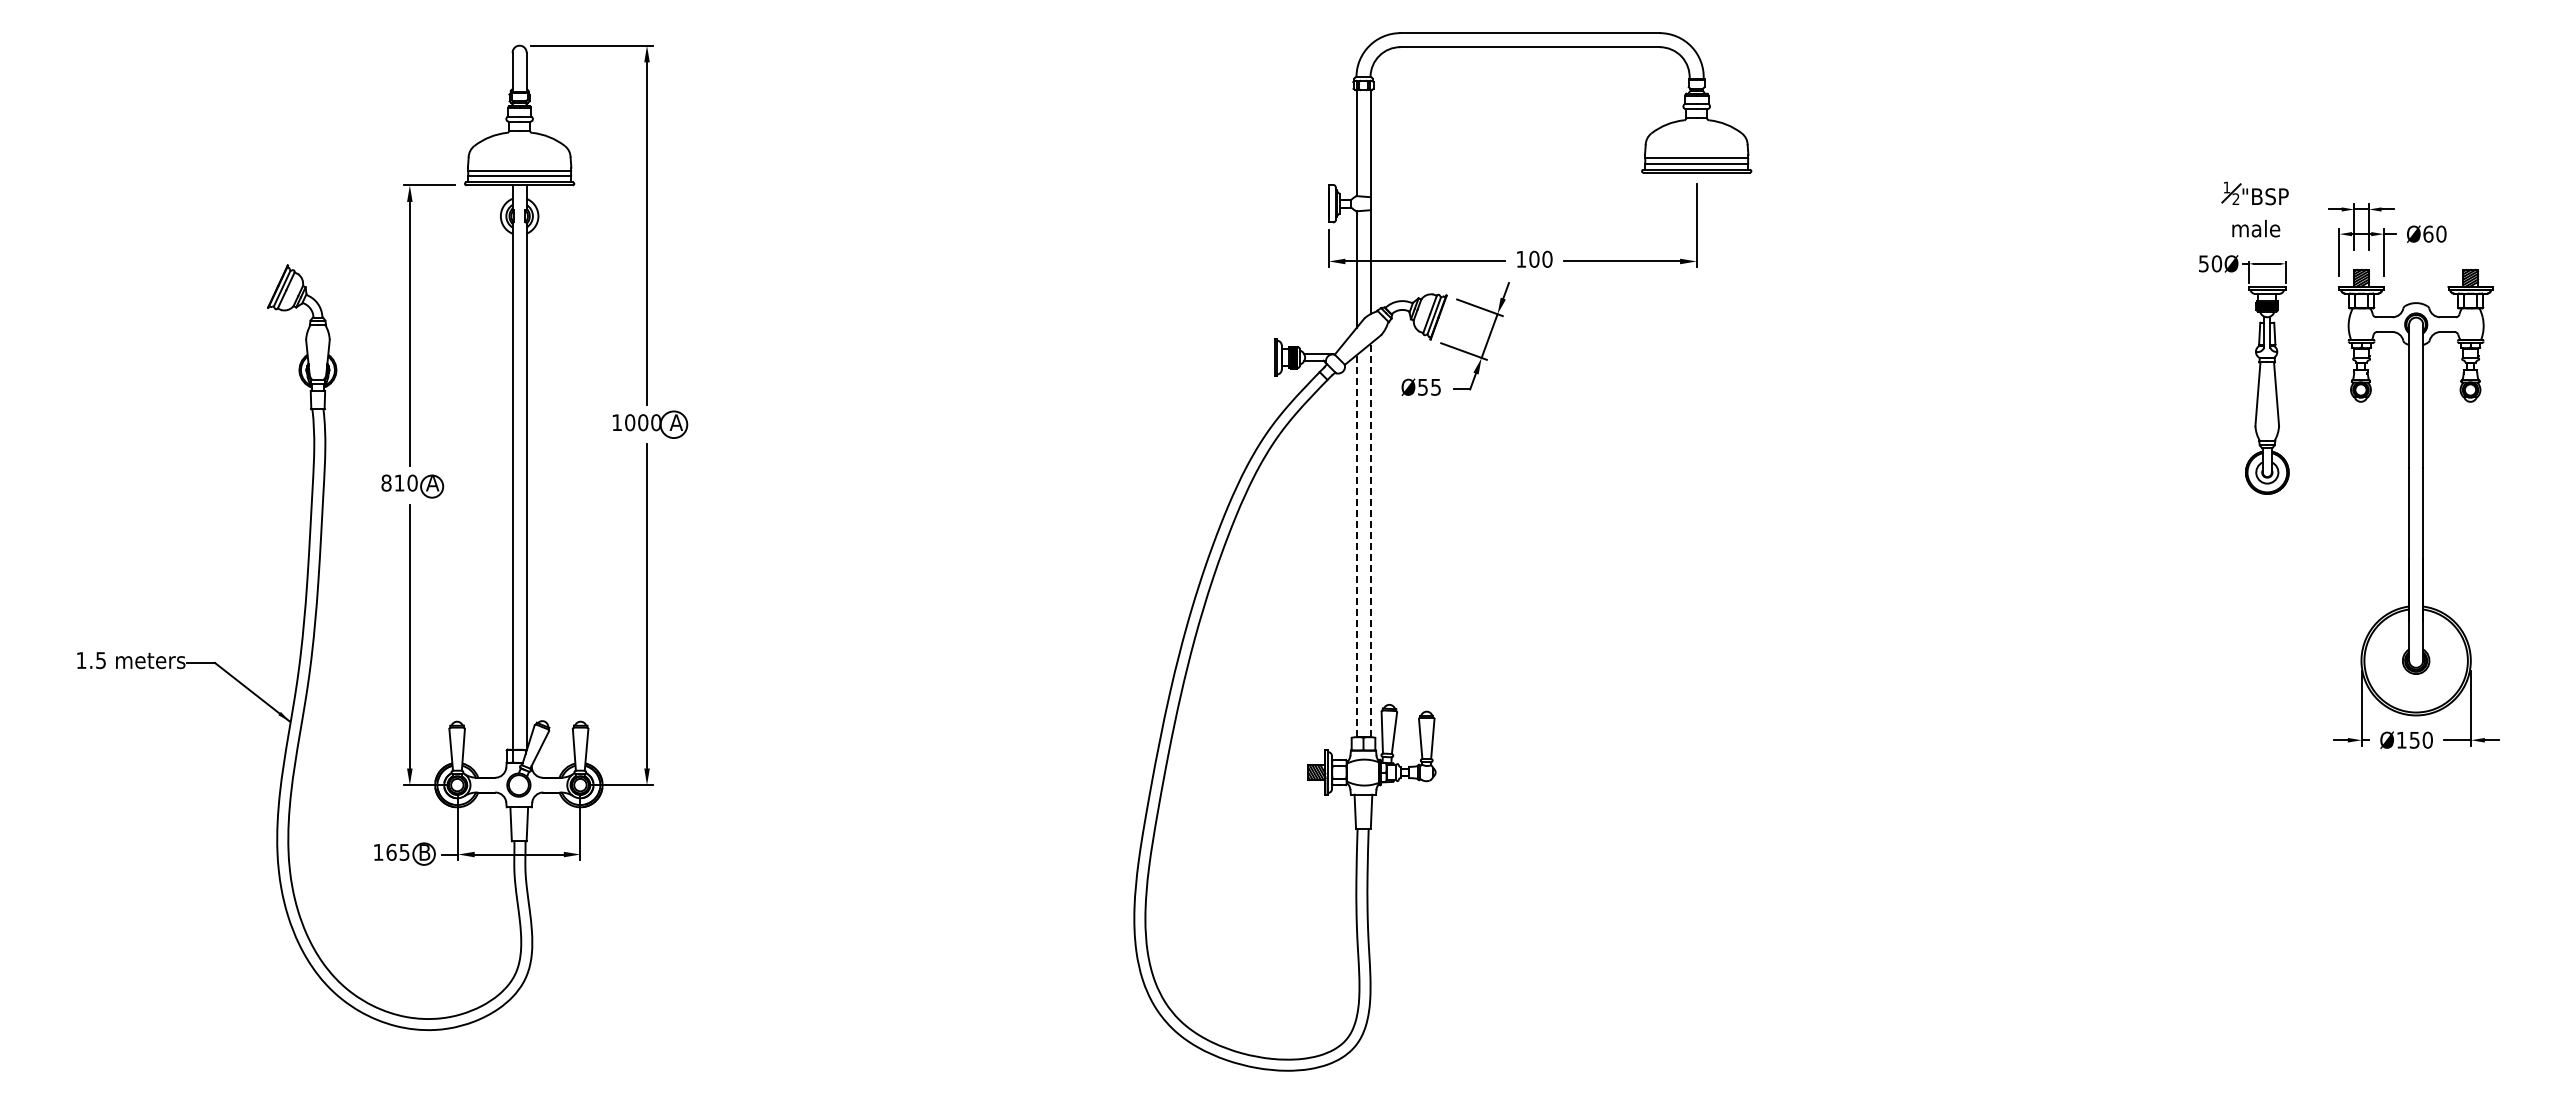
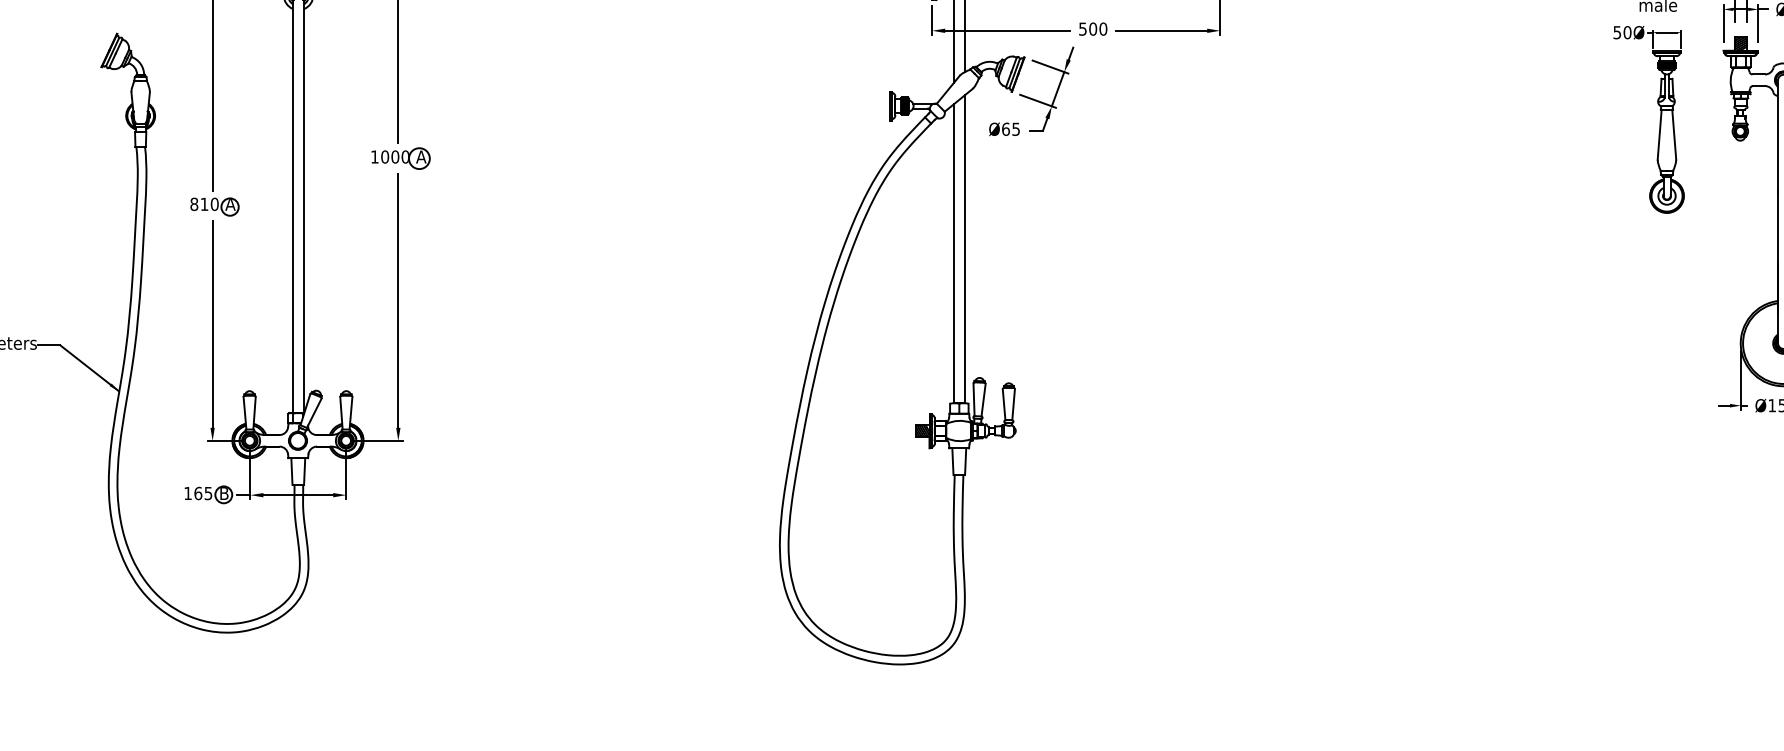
text: (1521, 259) -> (1083, 29), 100 -> 500
text: (1423, 386) -> (1006, 128), Ø55 -> Ø65
line: (1370, 540) -> (964, 249), dashed -> solid
line: (1356, 546) -> (953, 253), dashed -> solid

